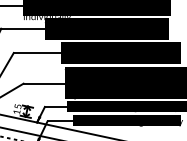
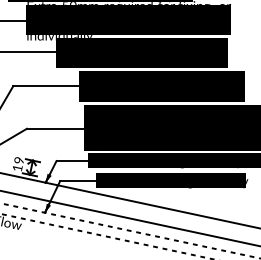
text: (18, 106) -> (19, 160), 15 -> 19

